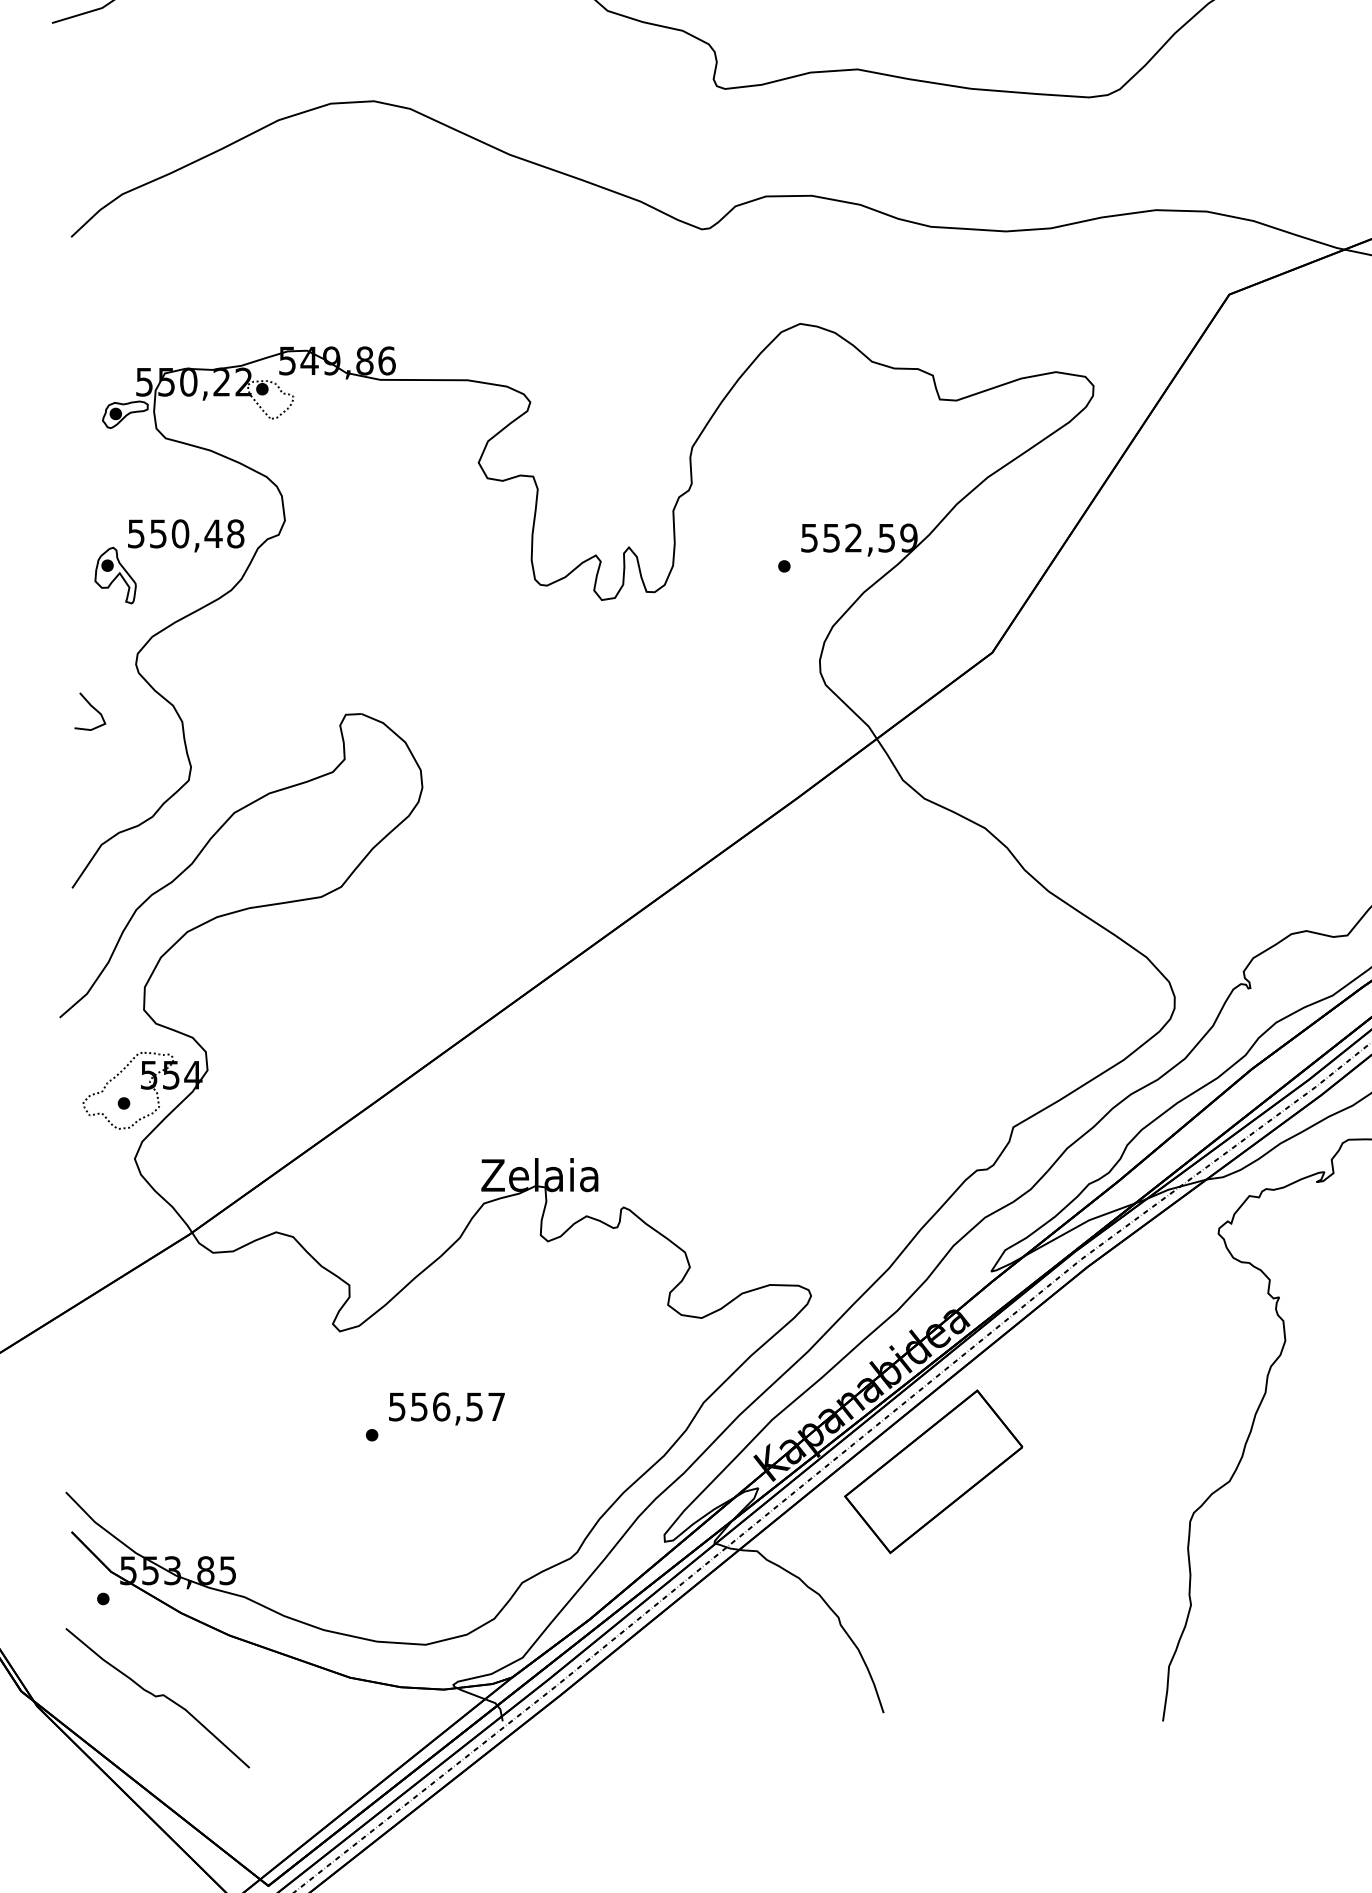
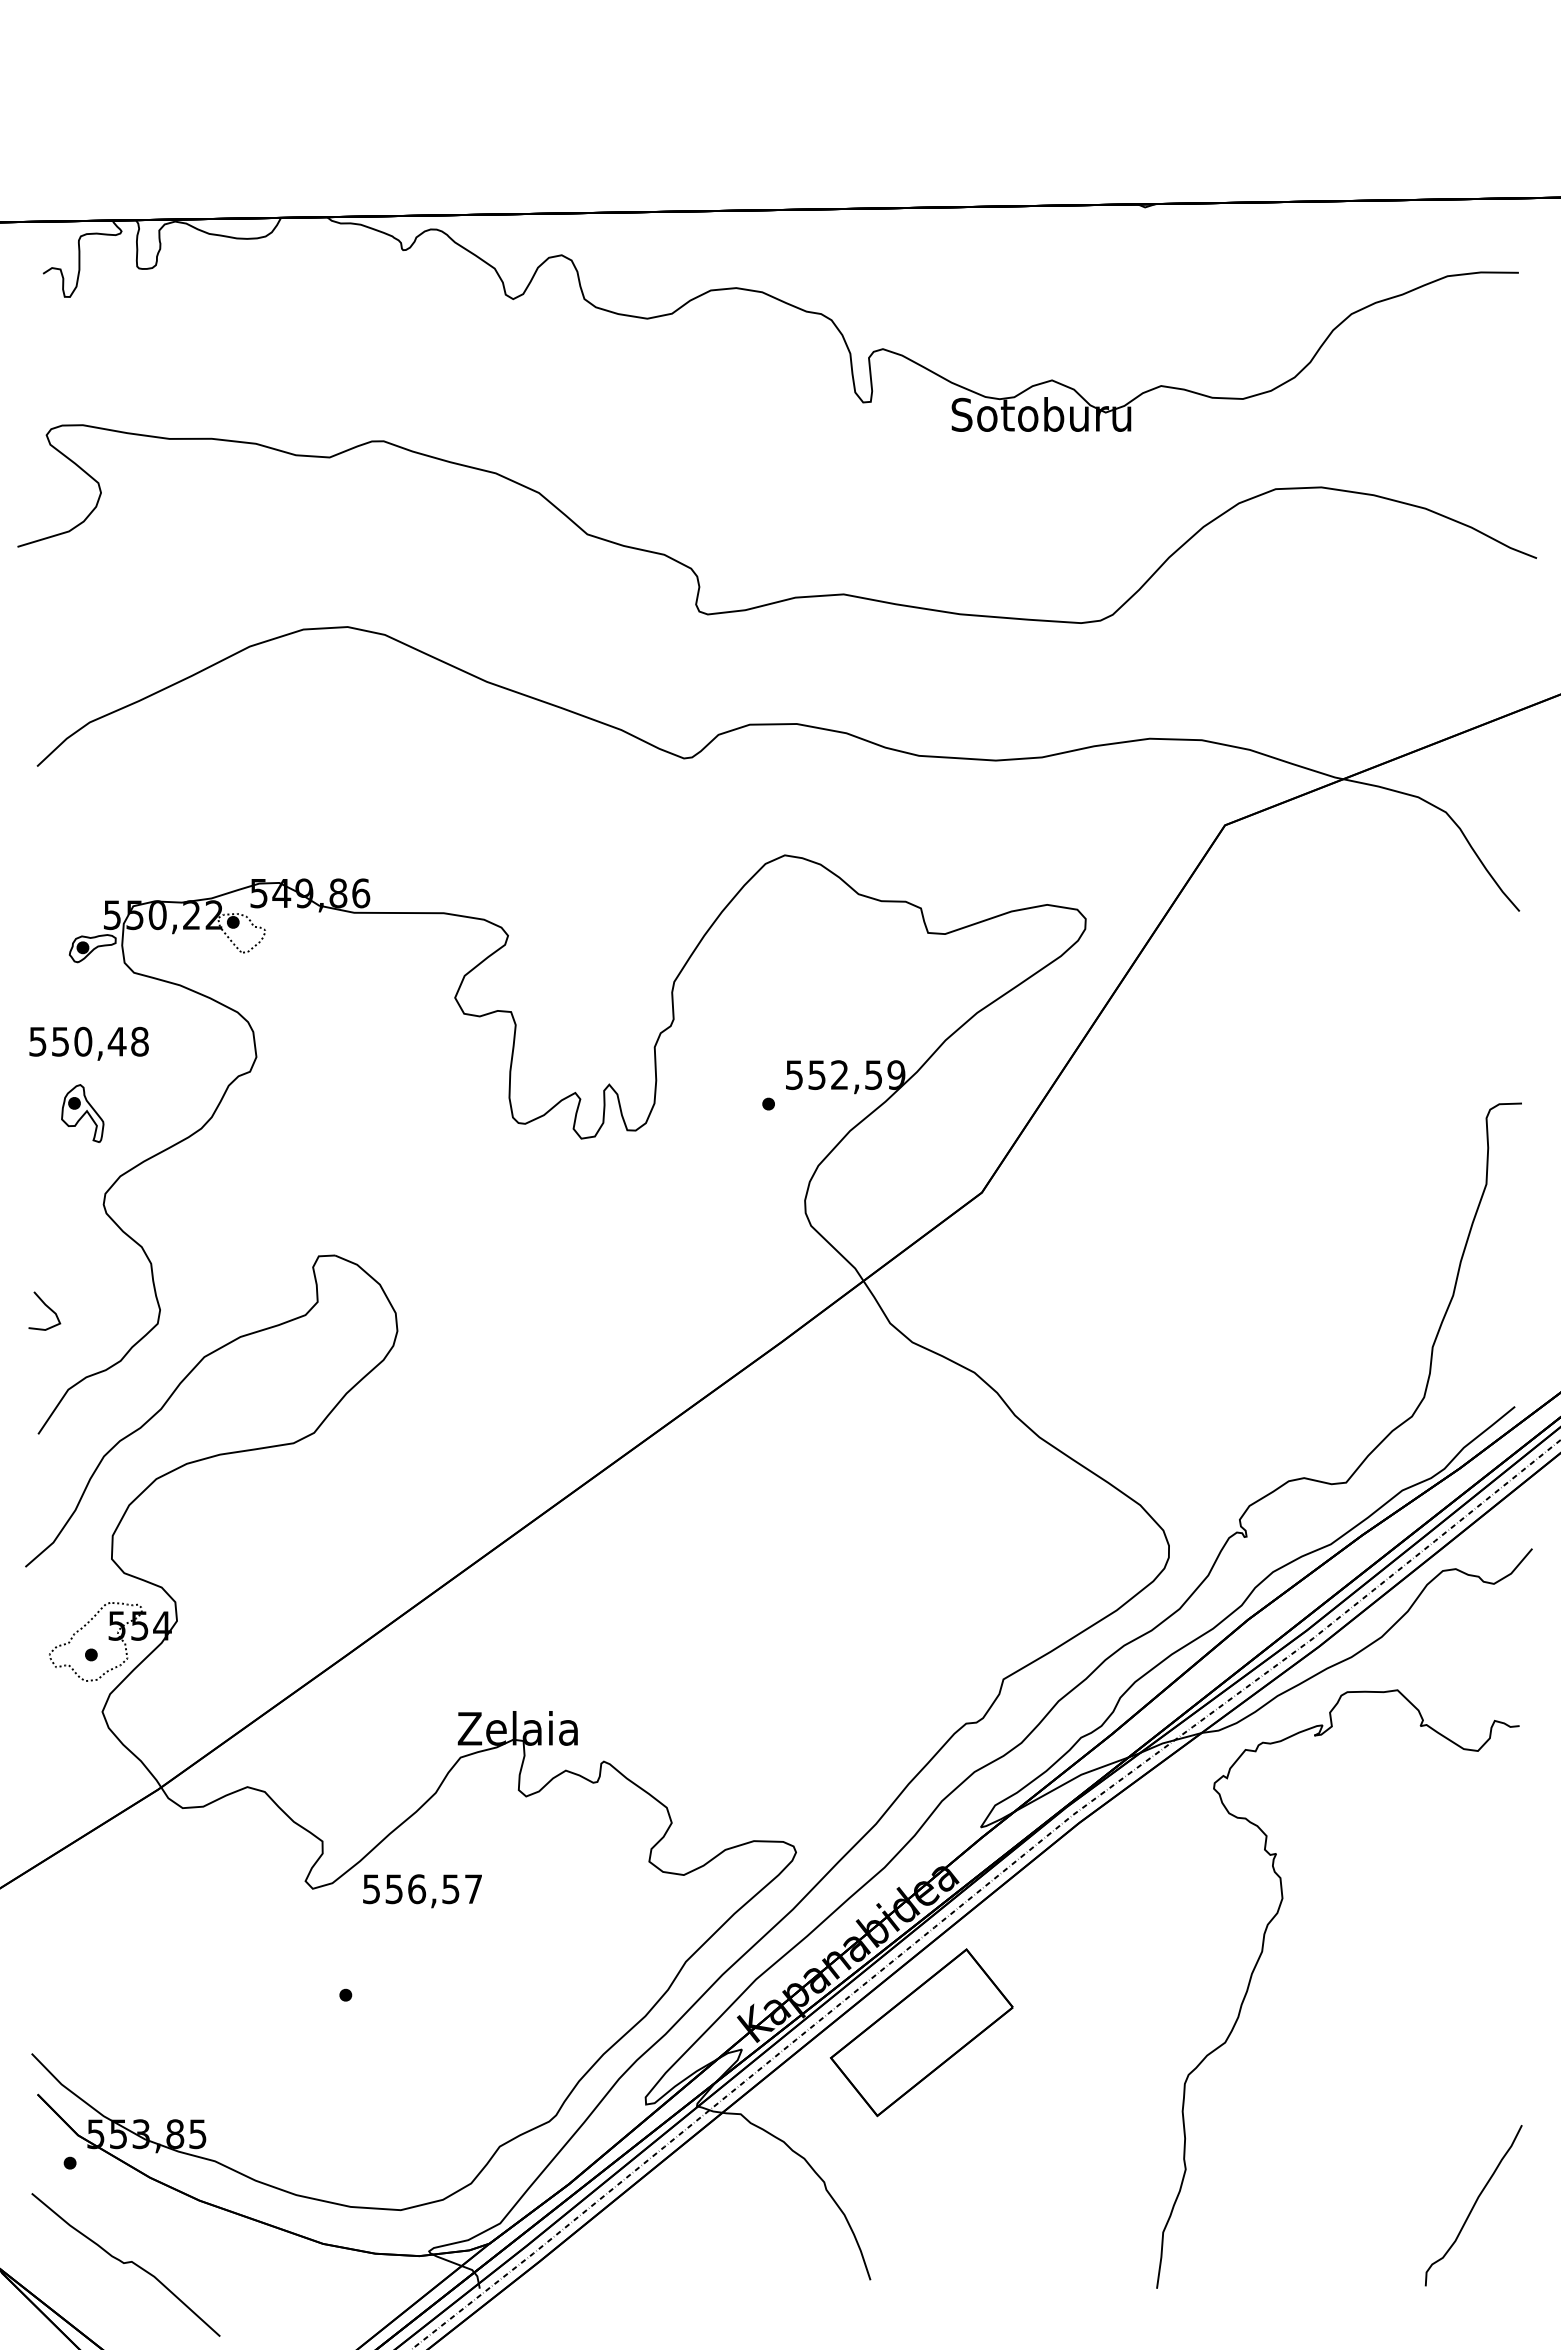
text: (185, 535) -> (88, 1043), moved
curve: (92, 708) -> (47, 1307), moved
text: (446, 1409) -> (422, 1891), moved

